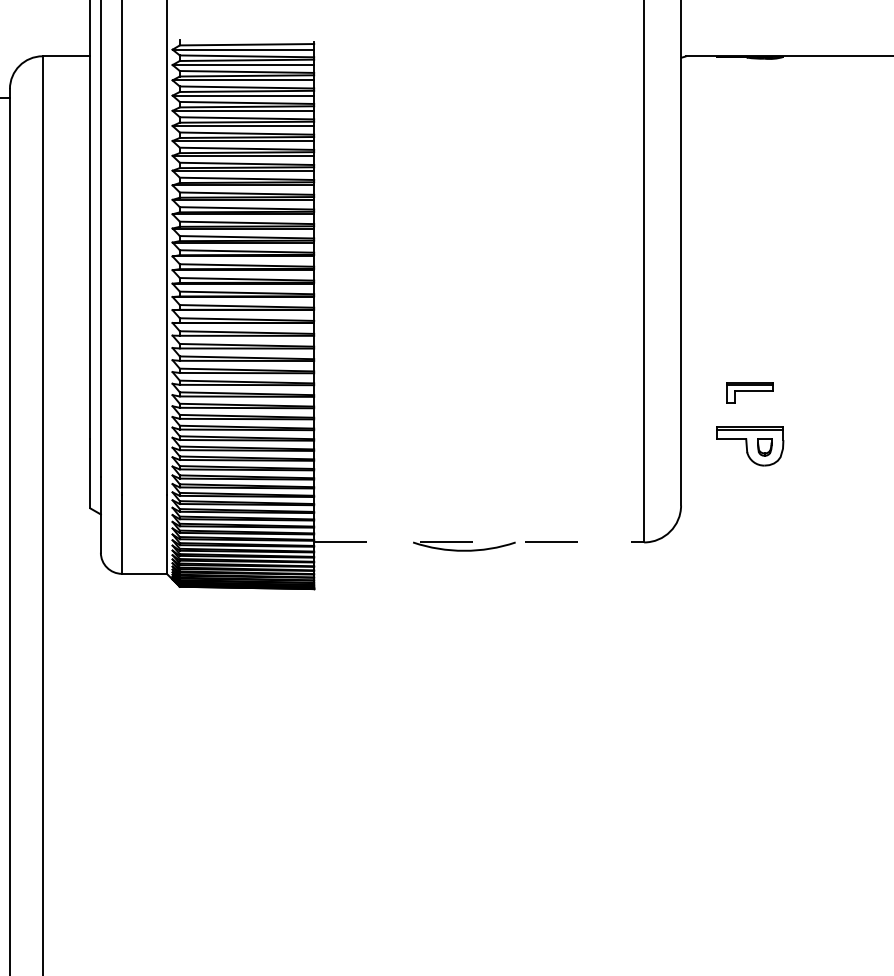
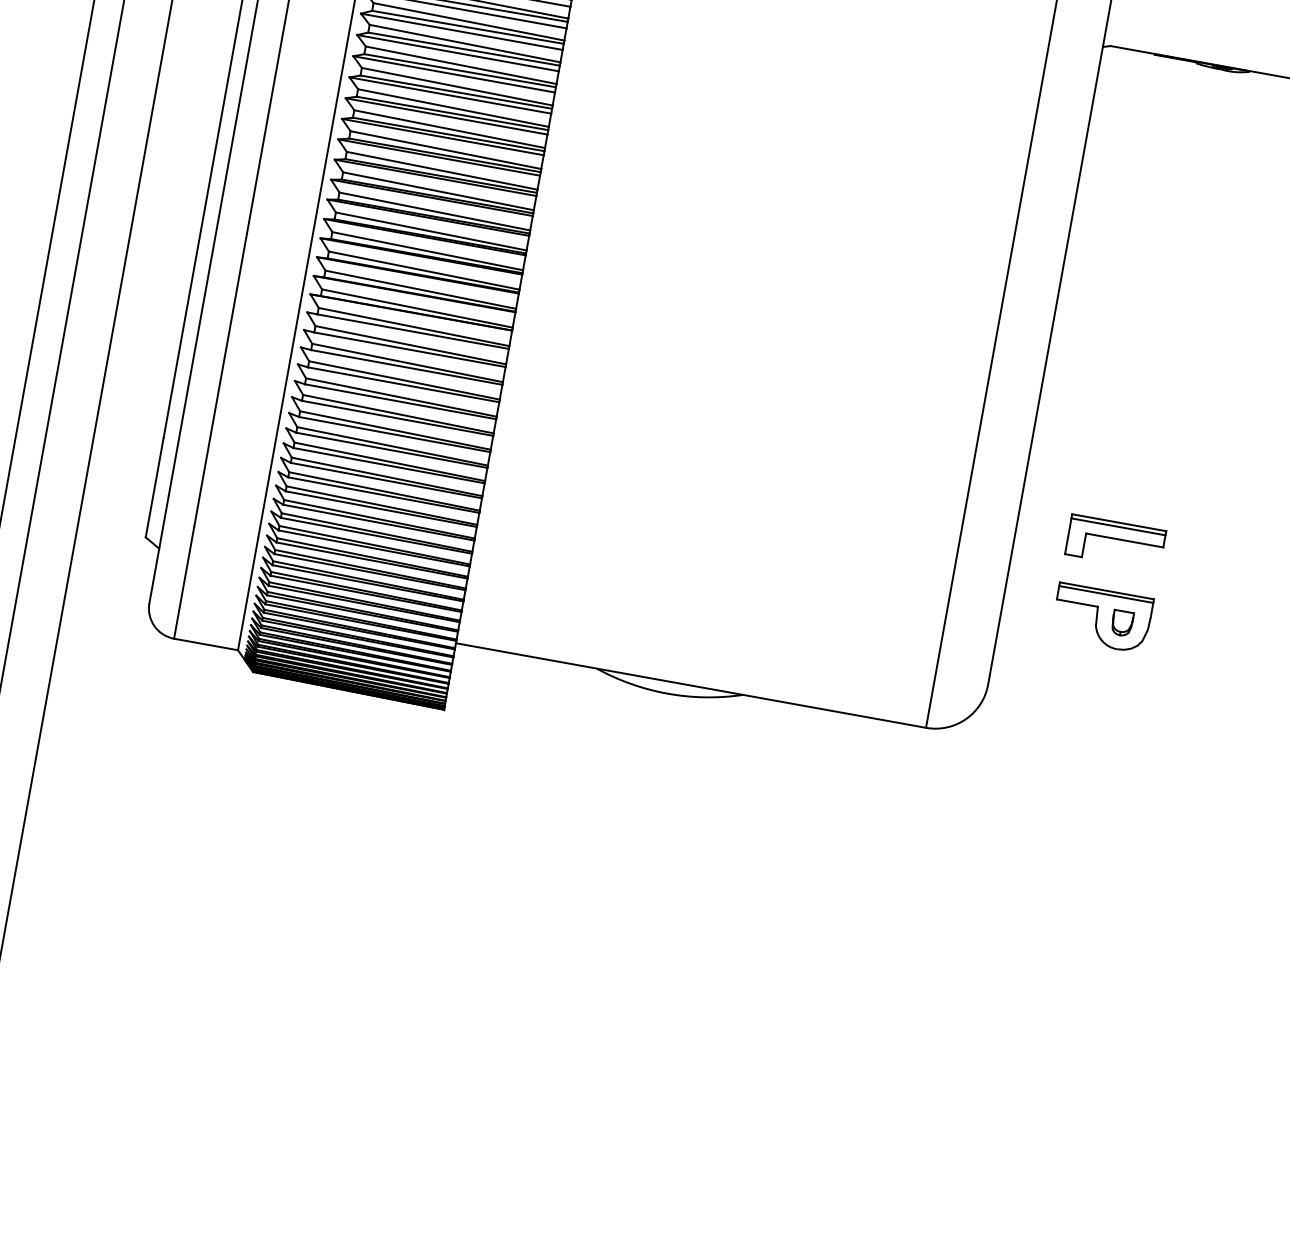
part: (749, 392) -> (1114, 541), size x1.43
line: (479, 542) -> (691, 685), dashed -> solid

